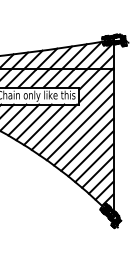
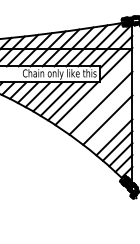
line: (76, 117) -> (97, 94), removed
line: (83, 135) -> (104, 111), removed
line: (90, 153) -> (110, 128), removed

